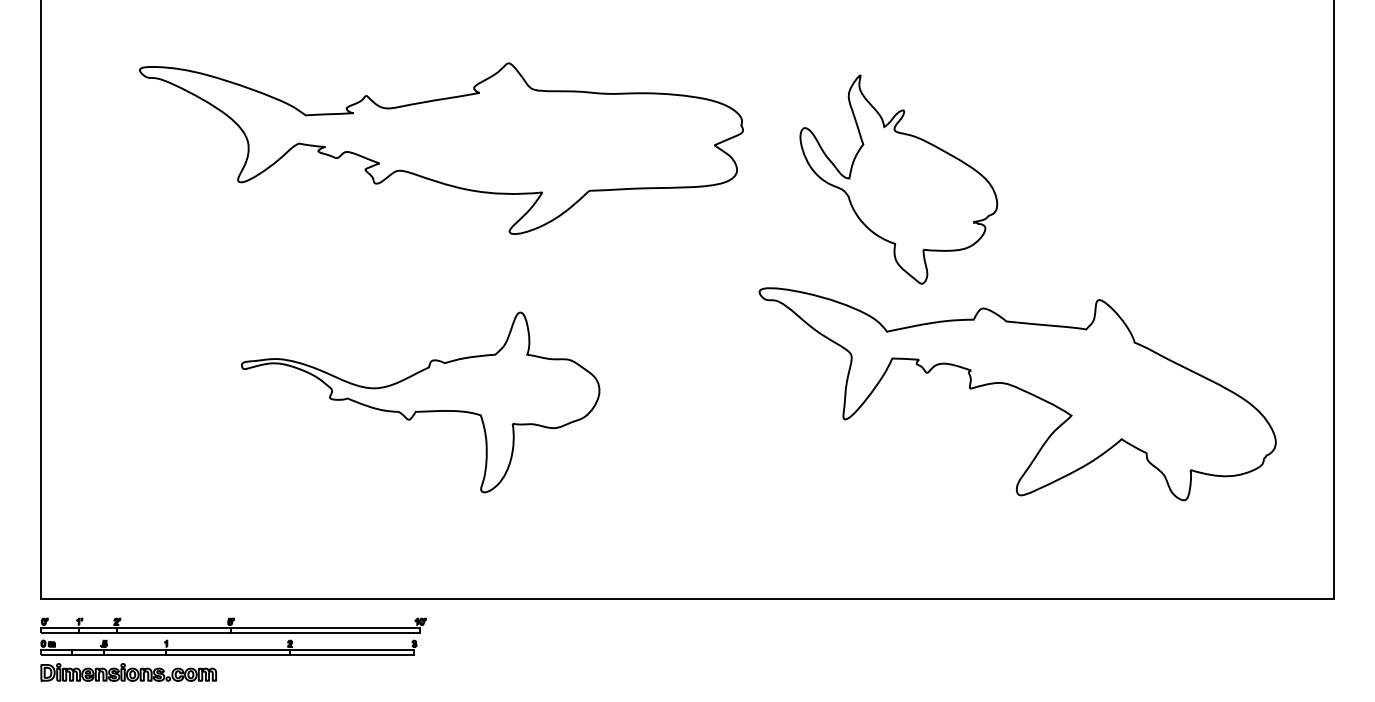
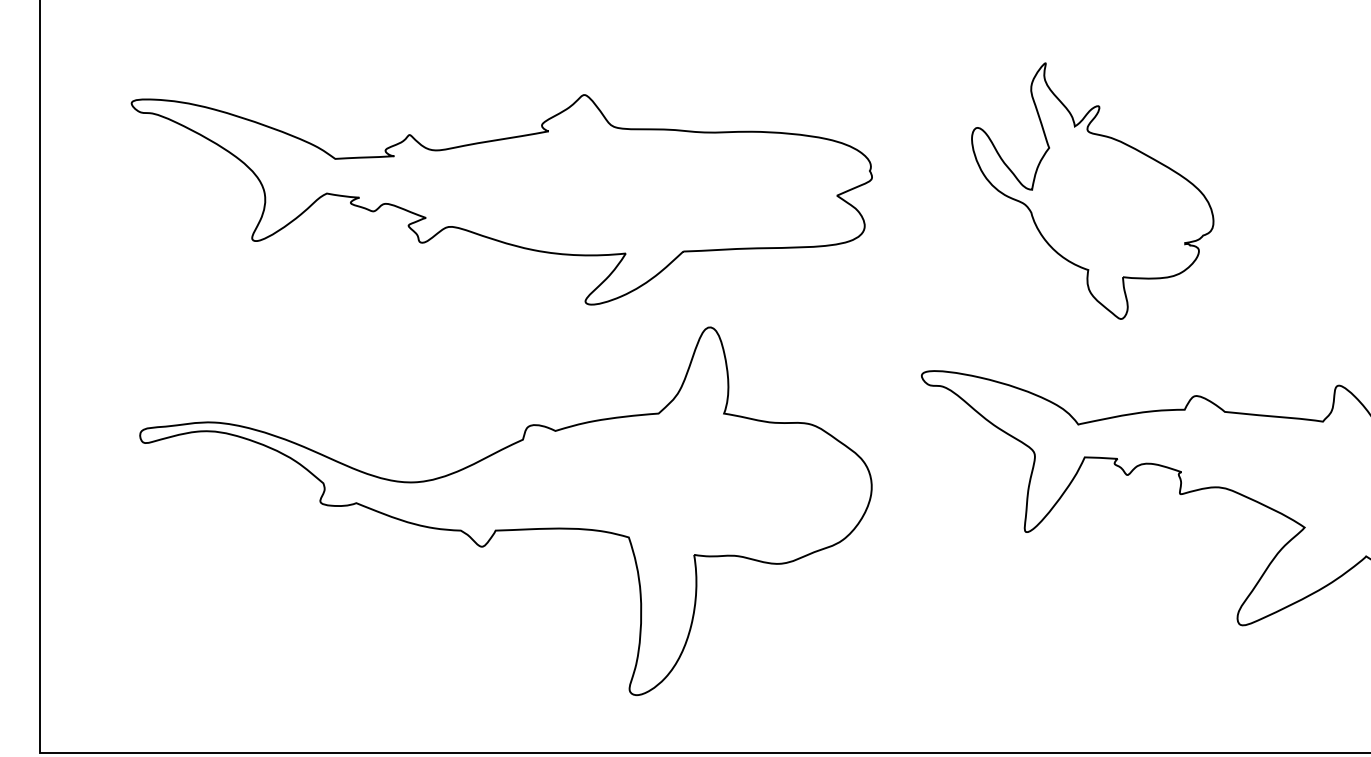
part: (441, 148) -> (501, 199), moved
part: (898, 179) -> (1092, 190), moved
part: (420, 402) -> (505, 511), size x1.67

